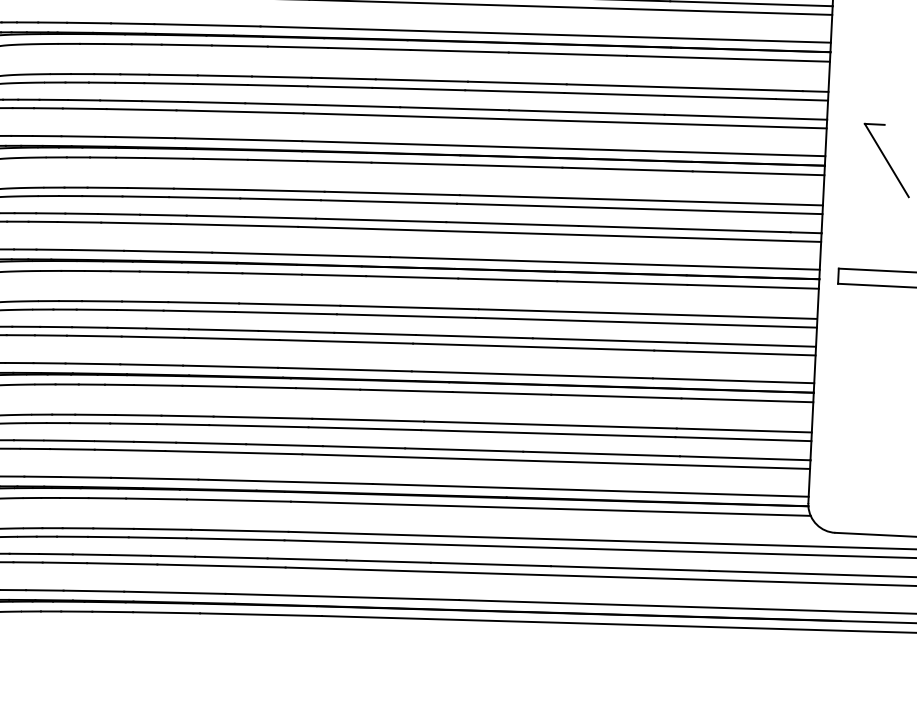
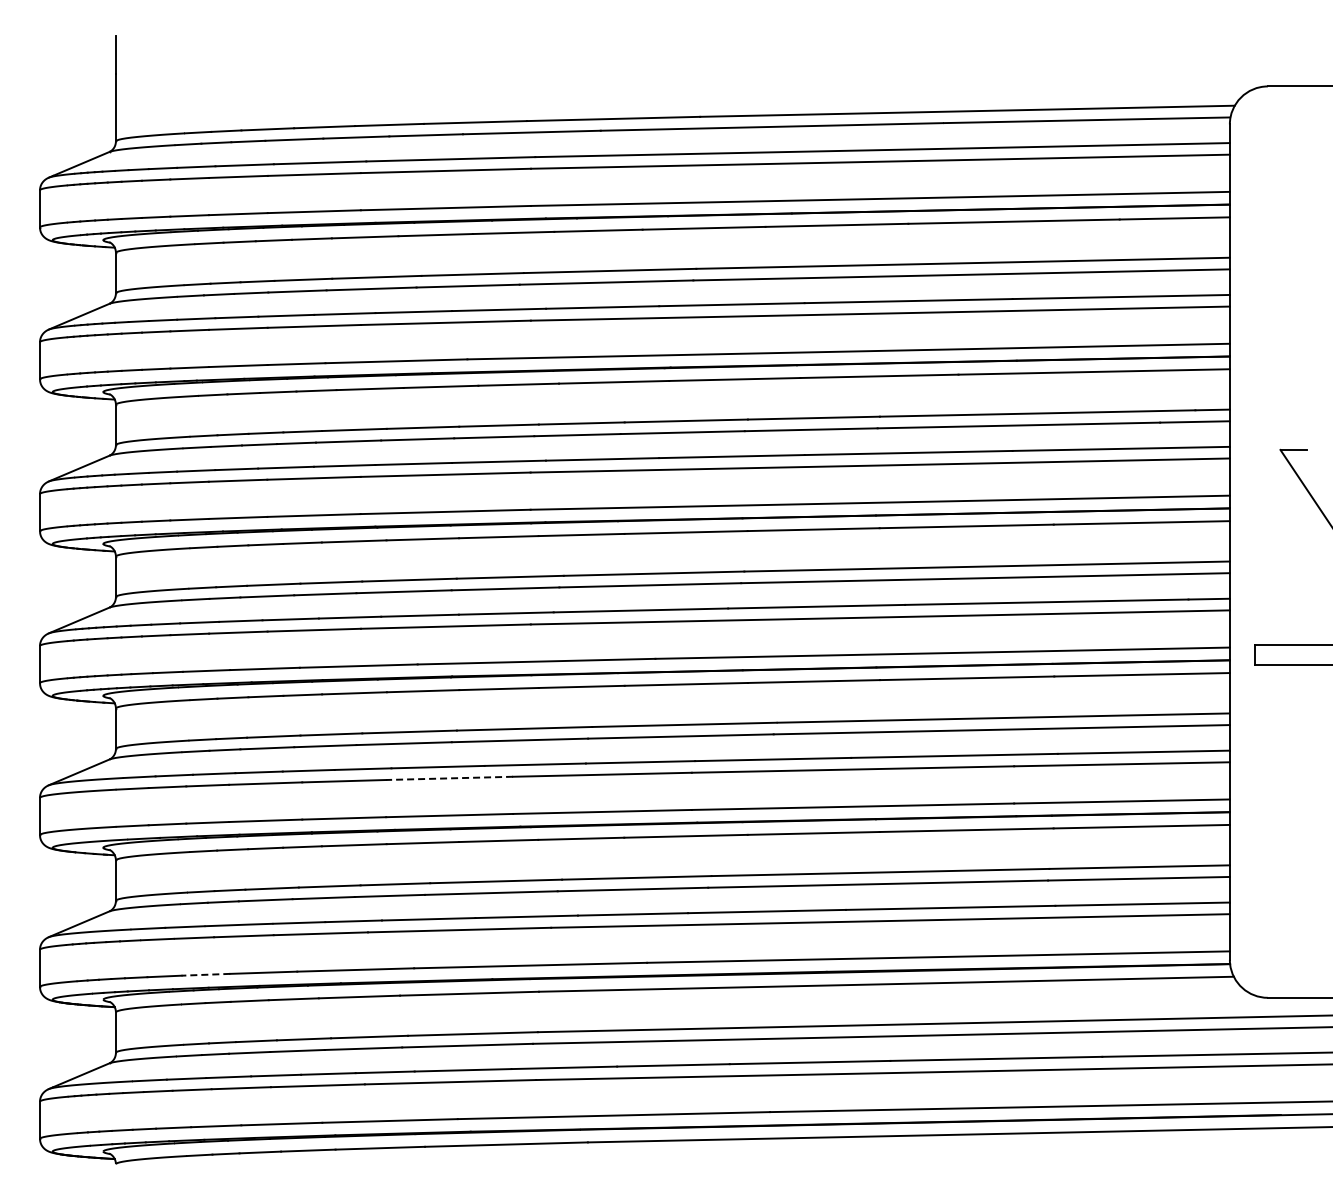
line: (231, 339) -> (449, 778), solid -> dashed
line: (42, 476) -> (205, 974), solid -> dashed

